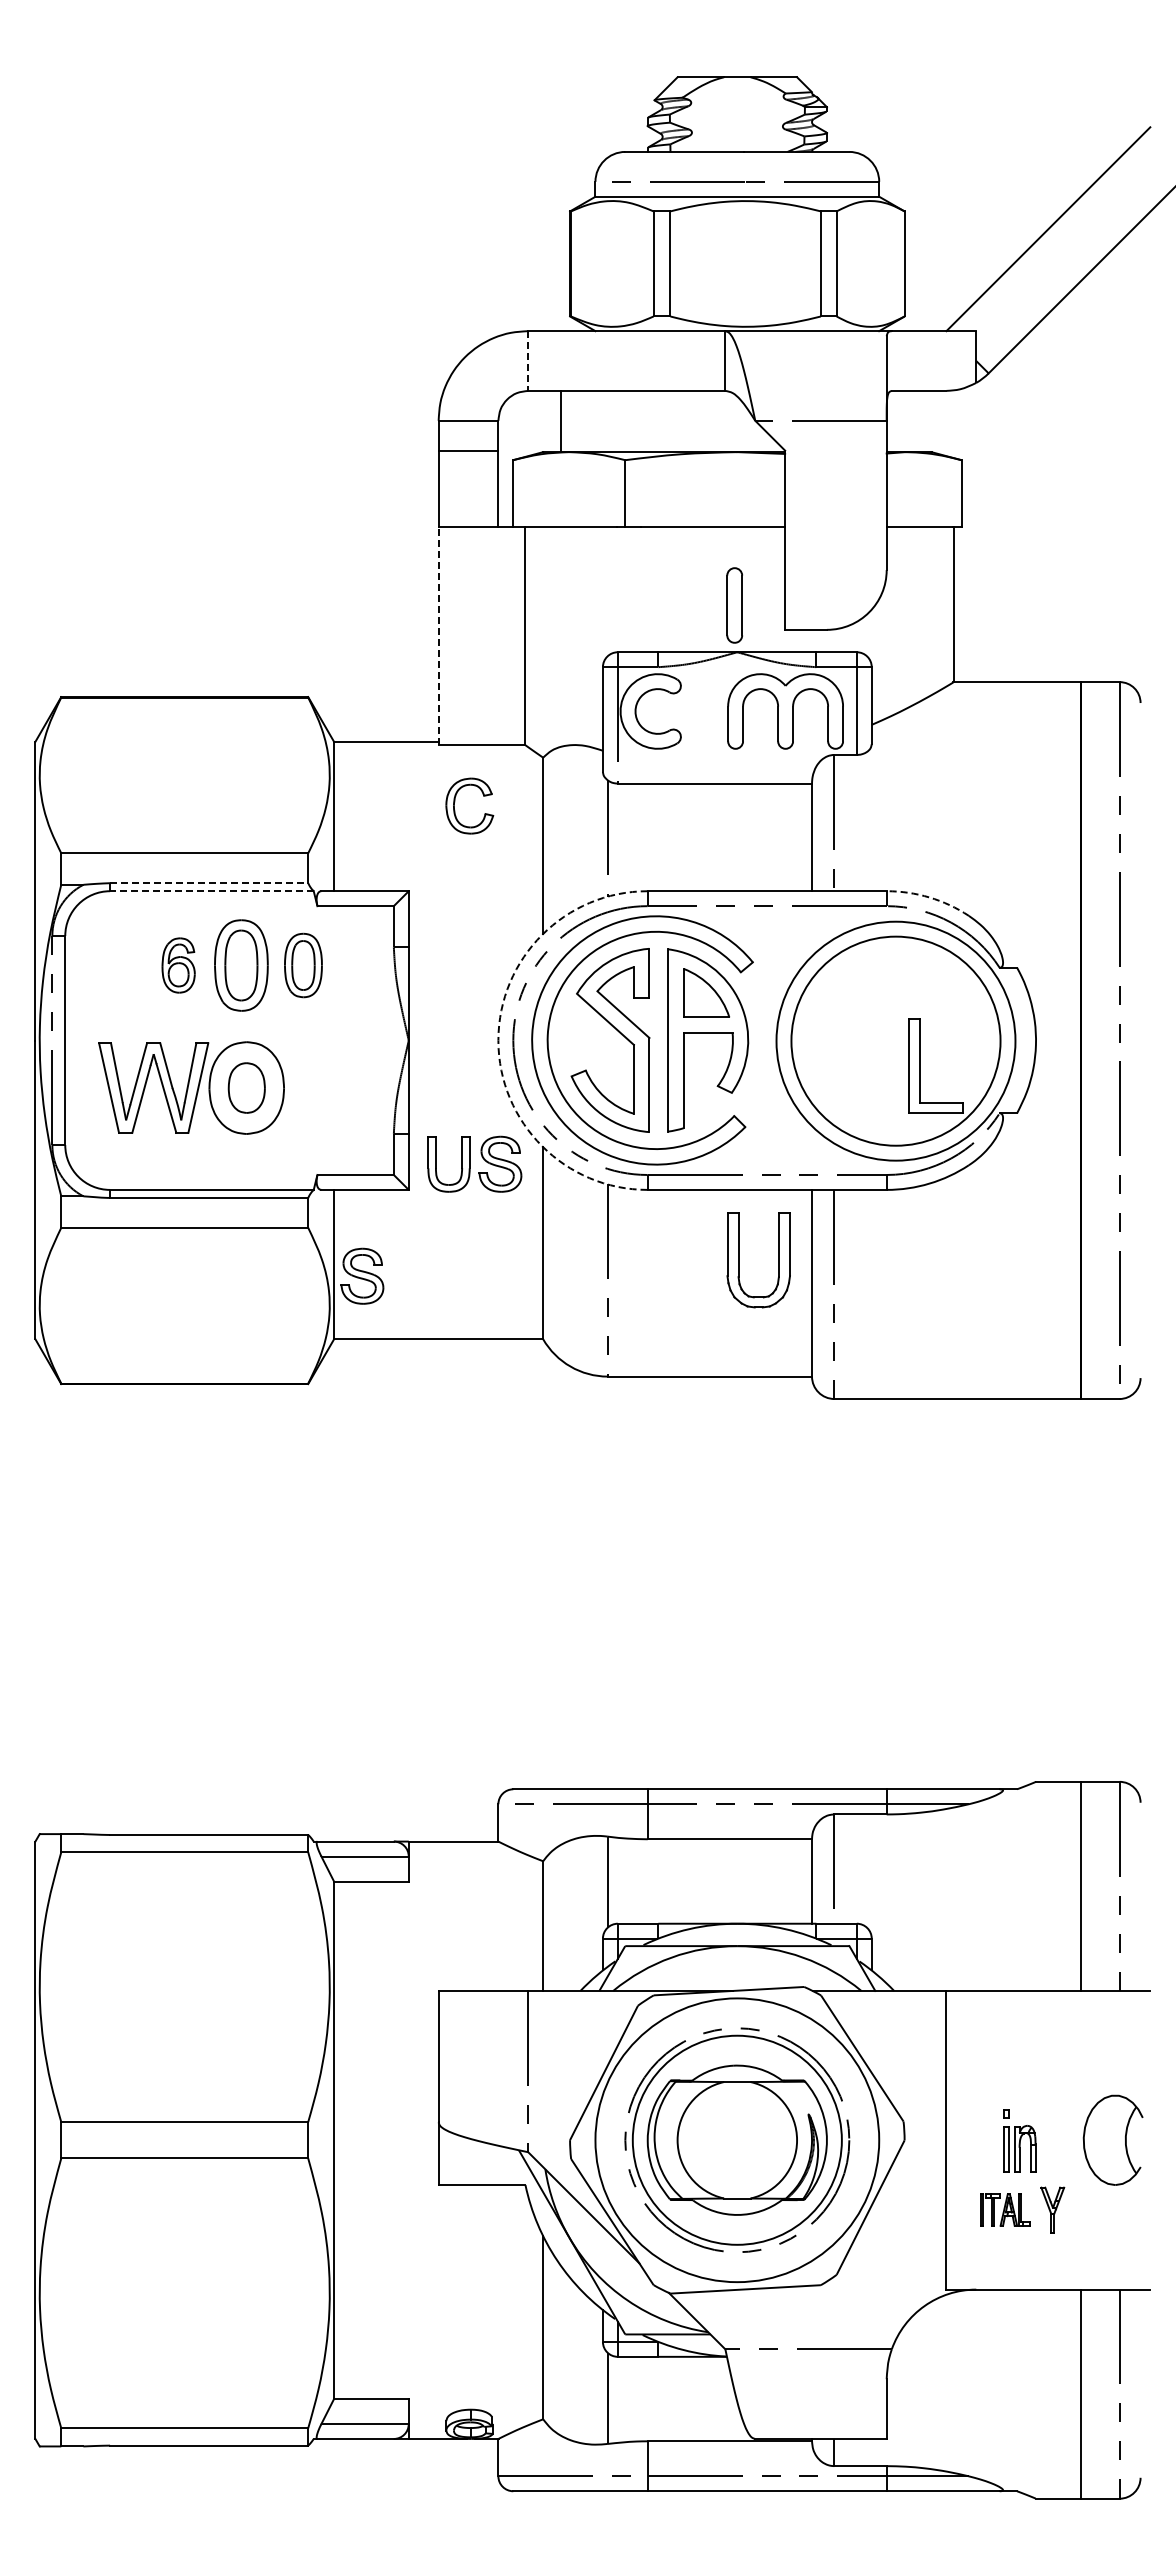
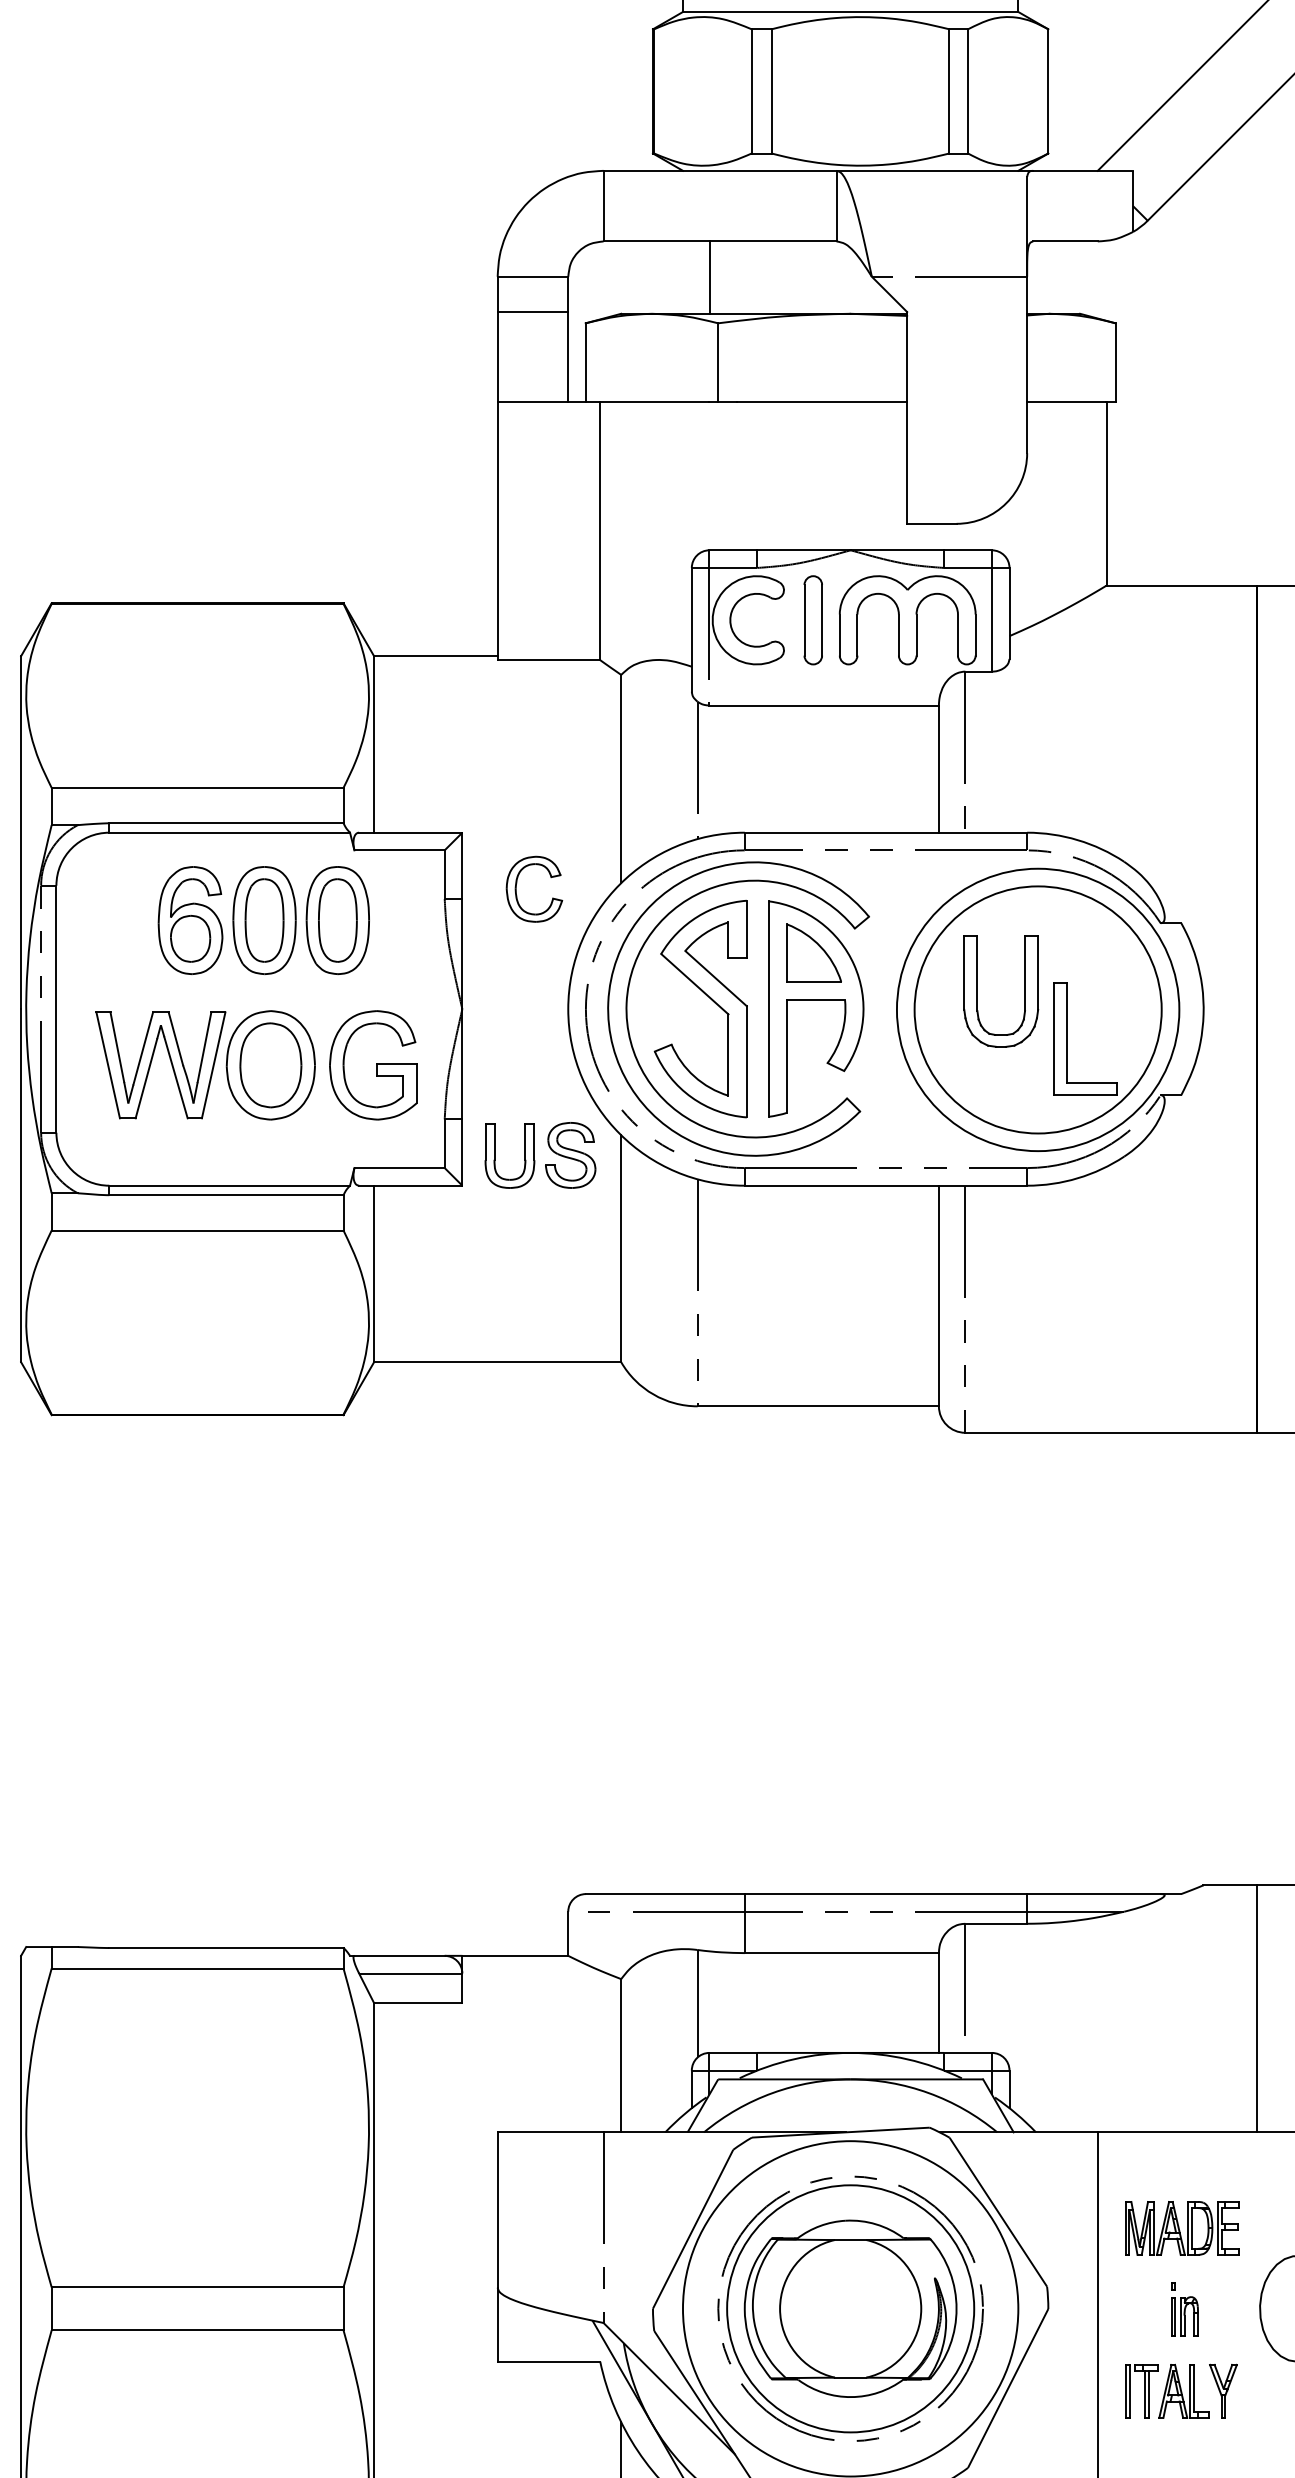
line: (528, 361) -> (603, 206), dashed -> solid
line: (560, 421) -> (710, 277), moved
part: (734, 605) -> (813, 620), moved
line: (438, 635) -> (497, 530), dashed -> solid
part: (455, 802) -> (517, 885), moved
line: (209, 883) -> (226, 823), dashed -> solid
line: (211, 891) -> (229, 833), dashed -> solid
arc: (929, 897) -> (1077, 840), dashed -> solid
part: (178, 965) -> (190, 920), size x1.67
part: (303, 965) -> (337, 920), size x1.43
arc: (498, 1040) -> (568, 1009), dashed -> solid
part: (246, 1087) -> (270, 1064), size x1.43
part: (332, 1087) -> (372, 1064), added
part: (739, 1260) -> (978, 991), moved
part: (362, 1275) -> (407, 1286), removed
part: (1017, 2071) -> (1181, 2227), added
part: (1020, 2141) -> (1185, 2310), size x0.71
part: (1005, 2209) -> (1167, 2390), size x1.43

